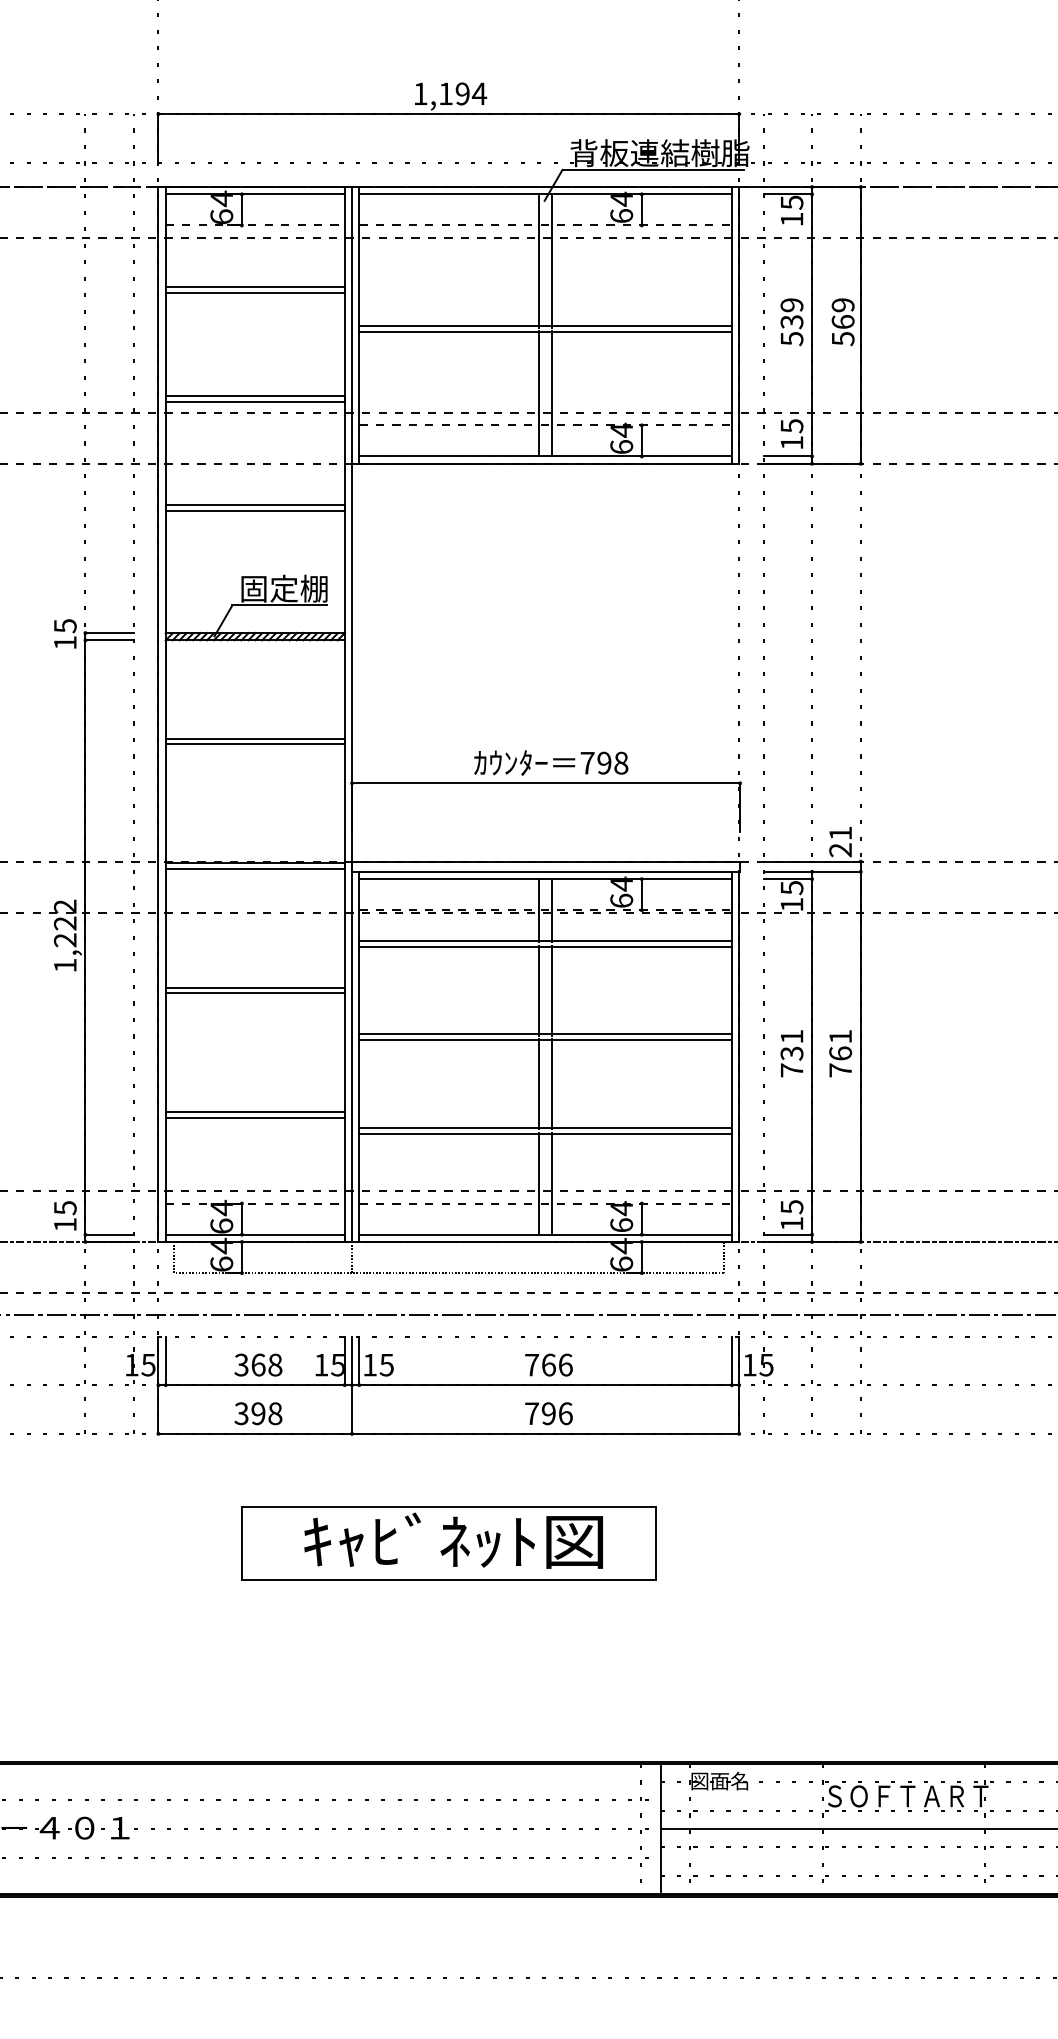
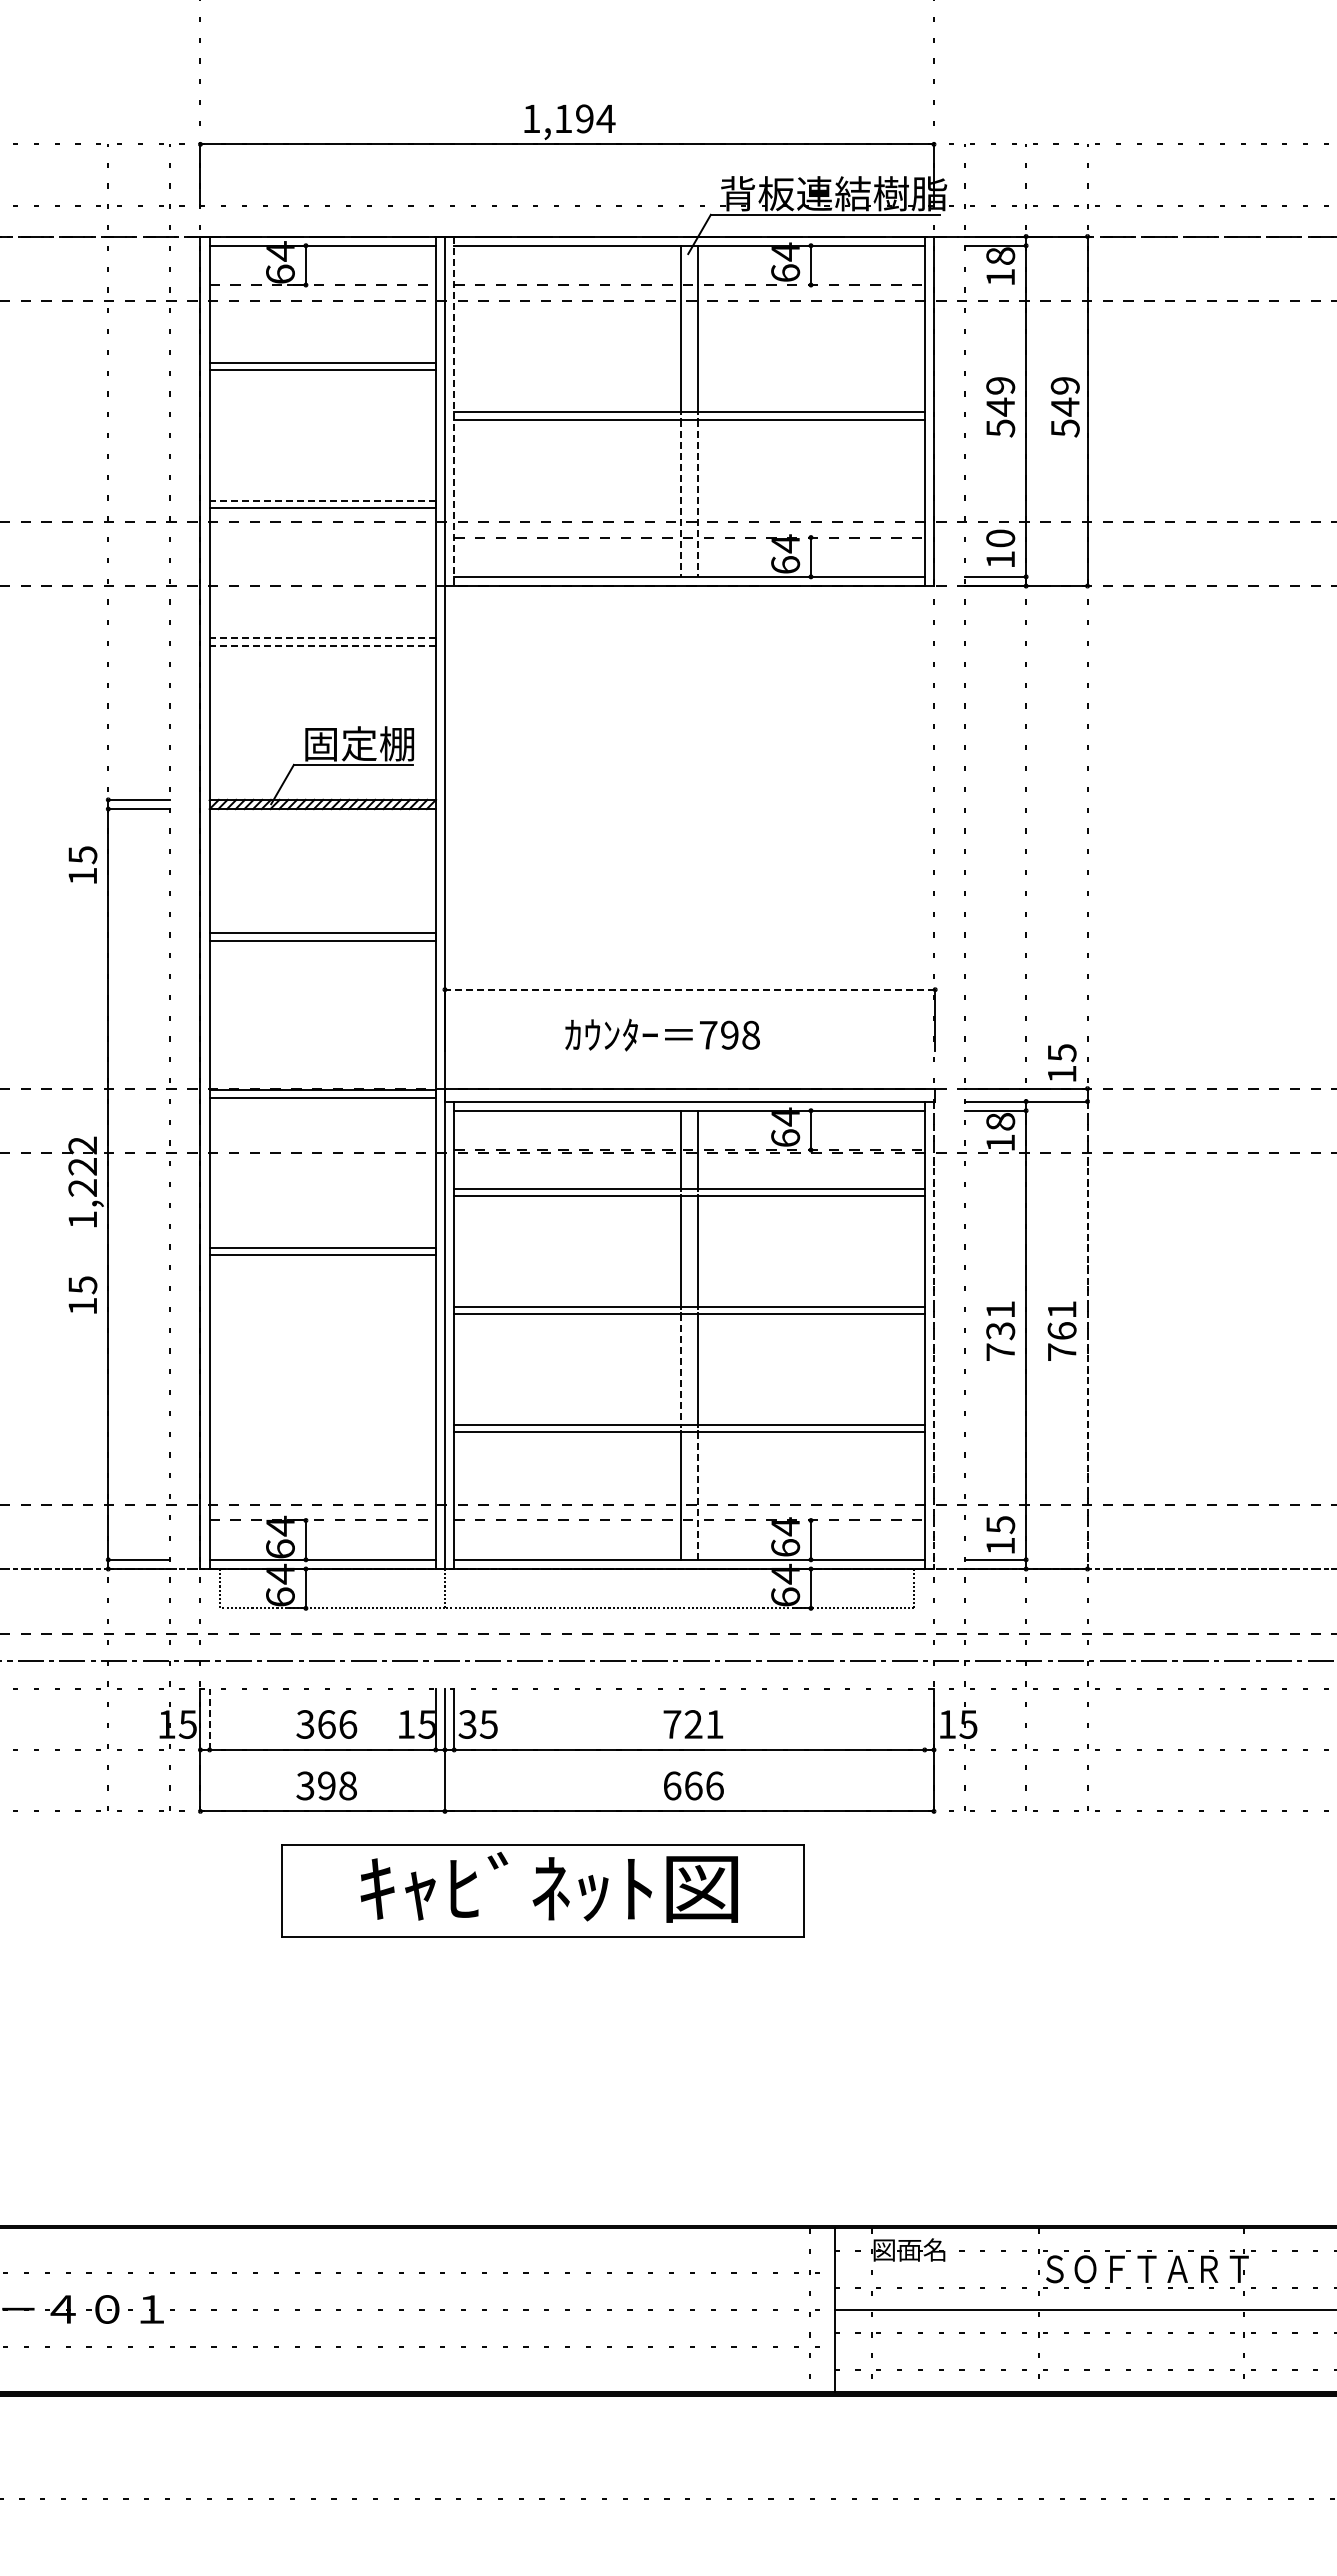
text: (791, 202) -> (1000, 256), 15 -> 18
text: (791, 321) -> (1000, 406), 539 -> 549
text: (842, 321) -> (1064, 406), 569 -> 549
line: (359, 325) -> (454, 411), solid -> dashed
line: (538, 394) -> (680, 498), solid -> dashed
line: (552, 394) -> (698, 498), solid -> dashed
line: (255, 396) -> (322, 500), solid -> dashed
text: (791, 426) -> (1000, 538), 15 -> 10
line: (255, 505) -> (322, 638), solid -> dashed
line: (255, 510) -> (322, 645), solid -> dashed
text: (65, 633) -> (82, 864), moved
text: (551, 762) -> (662, 1034), moved
line: (545, 783) -> (689, 989), solid -> dashed
text: (840, 841) -> (1061, 1063), 21 -> 15
text: (791, 888) -> (1000, 1122), 15 -> 18
line: (738, 1057) -> (933, 1335), solid -> dashed
line: (860, 1057) -> (1087, 1335), solid -> dashed
line: (538, 1084) -> (680, 1369), solid -> dashed
line: (255, 1112) -> (322, 1405), removed
line: (255, 1118) -> (322, 1412), removed
line: (552, 1183) -> (698, 1495), solid -> dashed
text: (65, 1215) -> (82, 1294), moved
line: (731, 1360) -> (924, 1718), removed
line: (165, 1361) -> (209, 1719), solid -> dashed
text: (275, 1365) -> (348, 1724), 368 -> 366
text: (369, 1365) -> (467, 1724), 15 -> 35
text: (556, 1365) -> (703, 1724), 766 -> 721
text: (540, 1413) -> (682, 1785), 796 -> 666
part: (448, 1543) -> (542, 1890), moved

